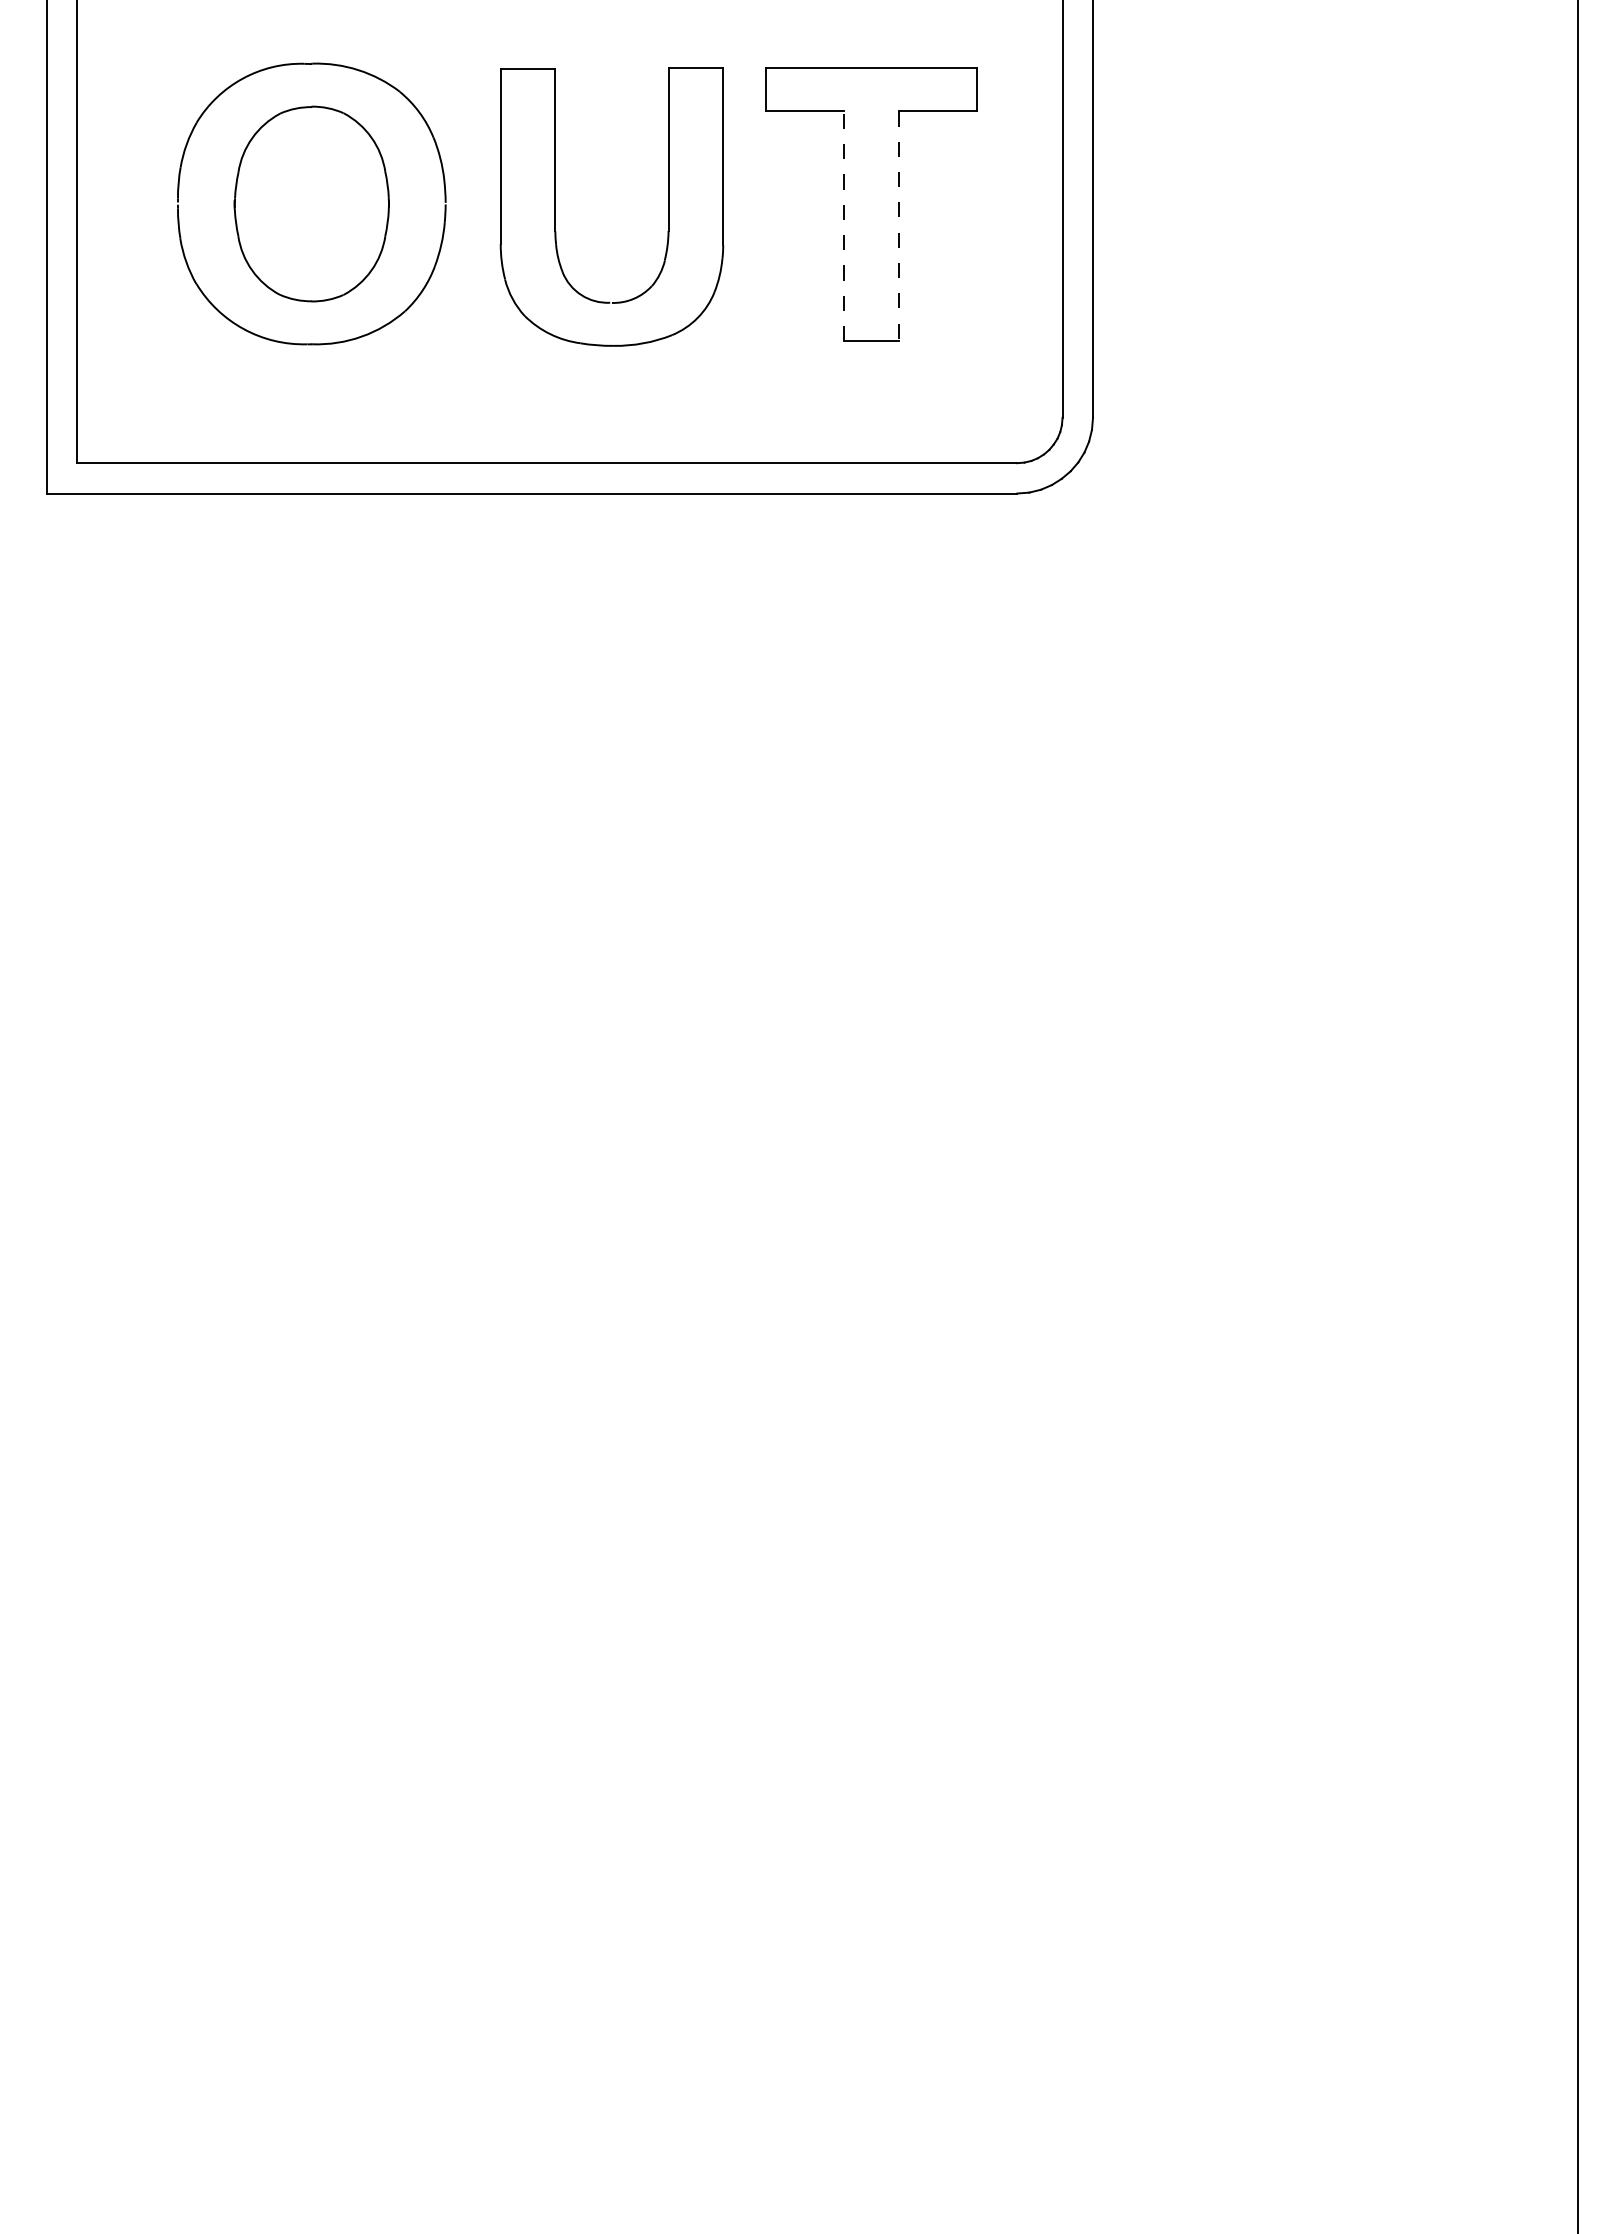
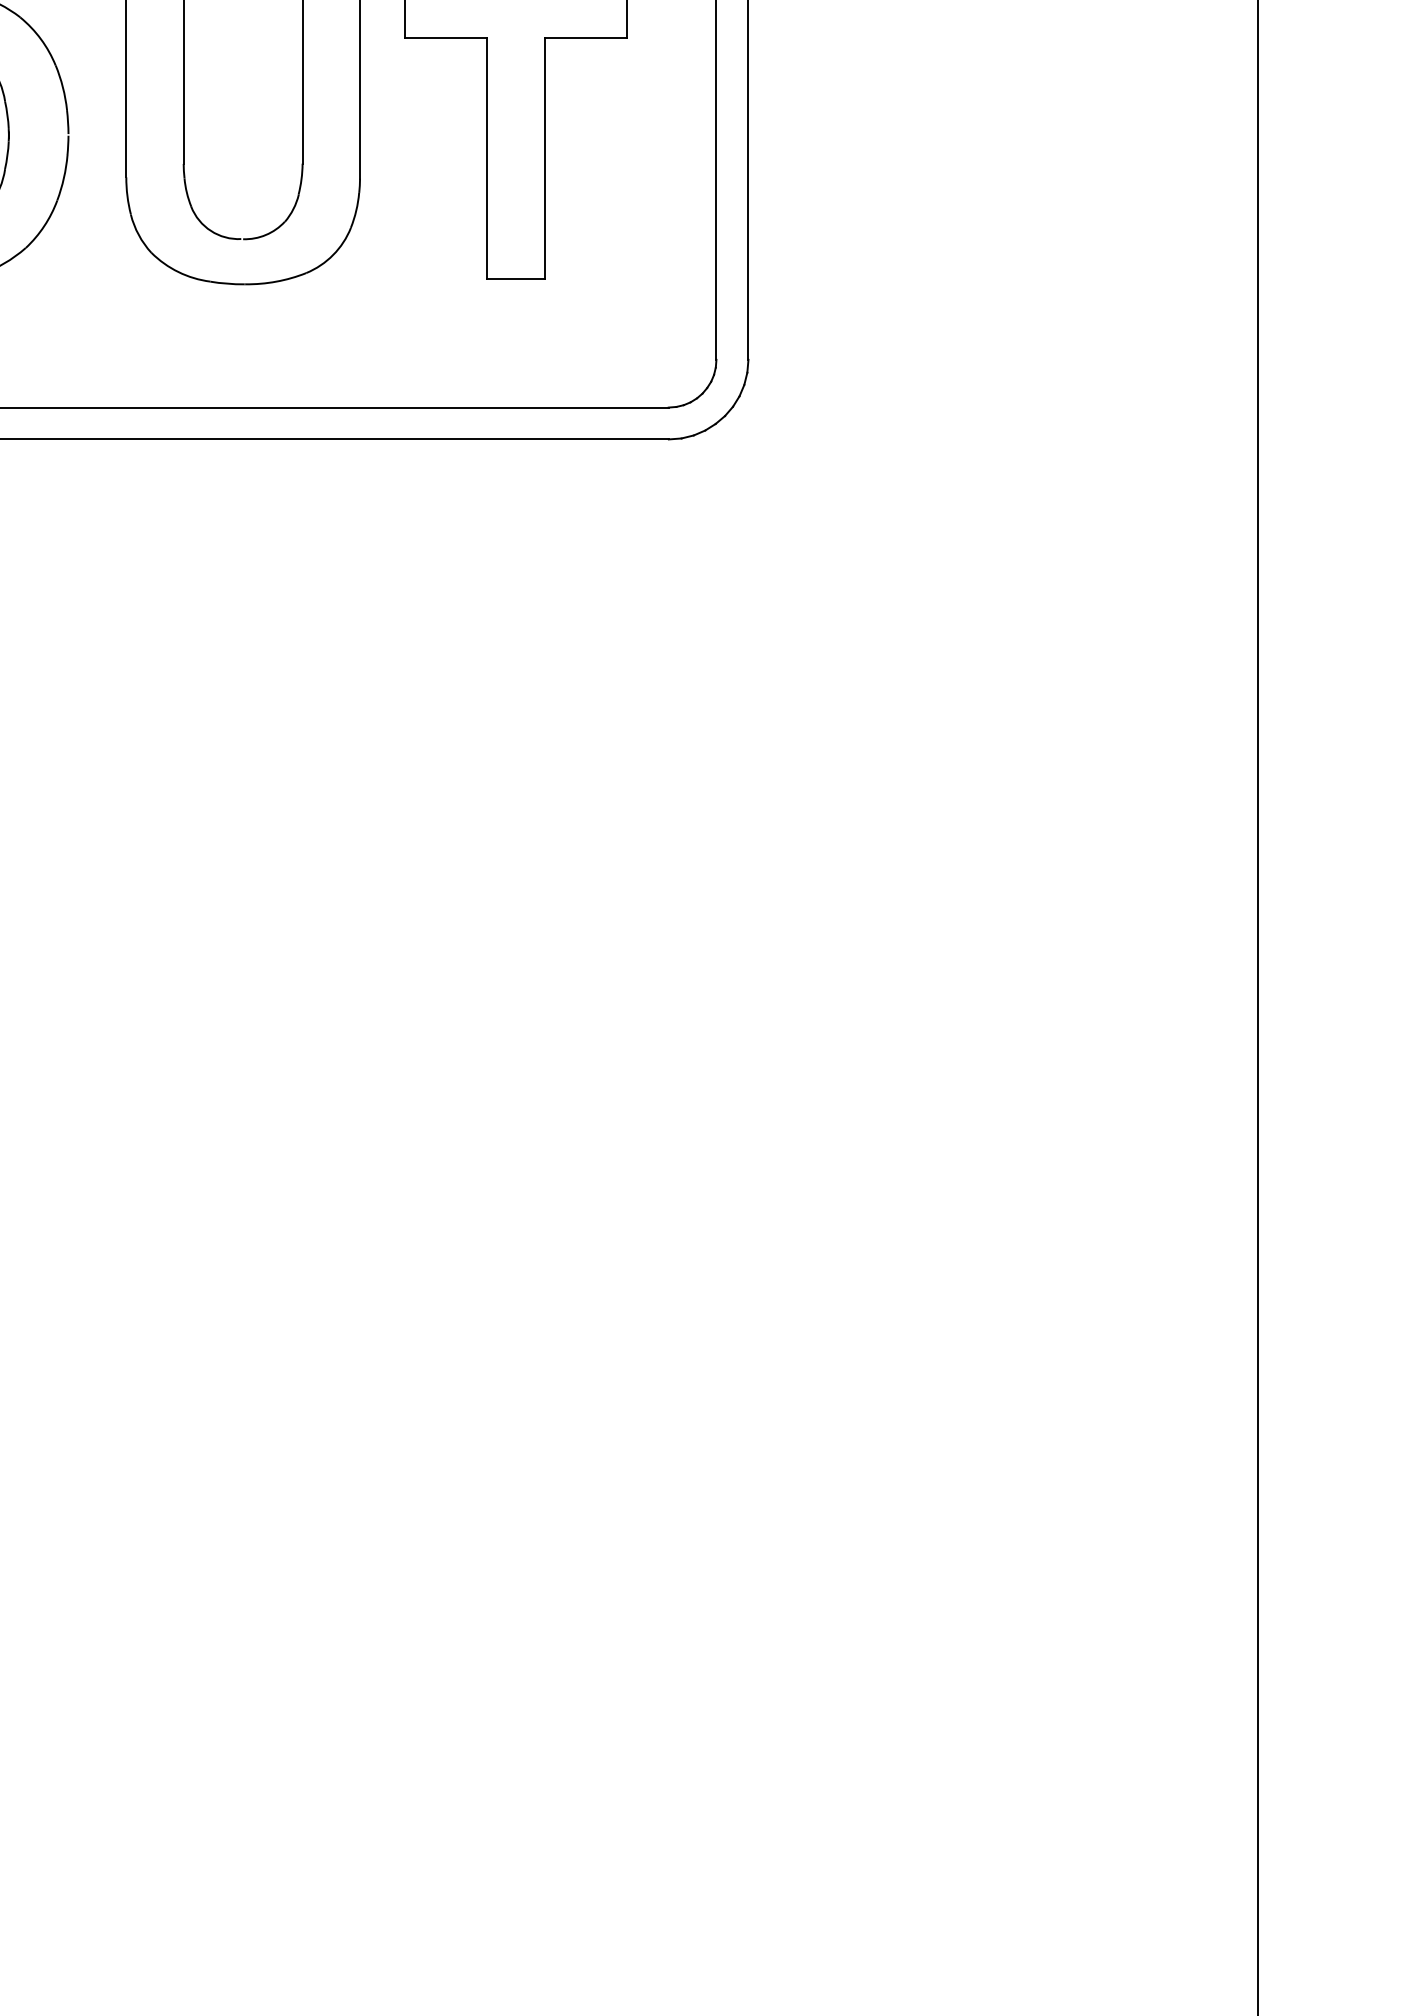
line: (844, 226) -> (487, 158), dashed -> solid
line: (898, 226) -> (544, 158), dashed -> solid

